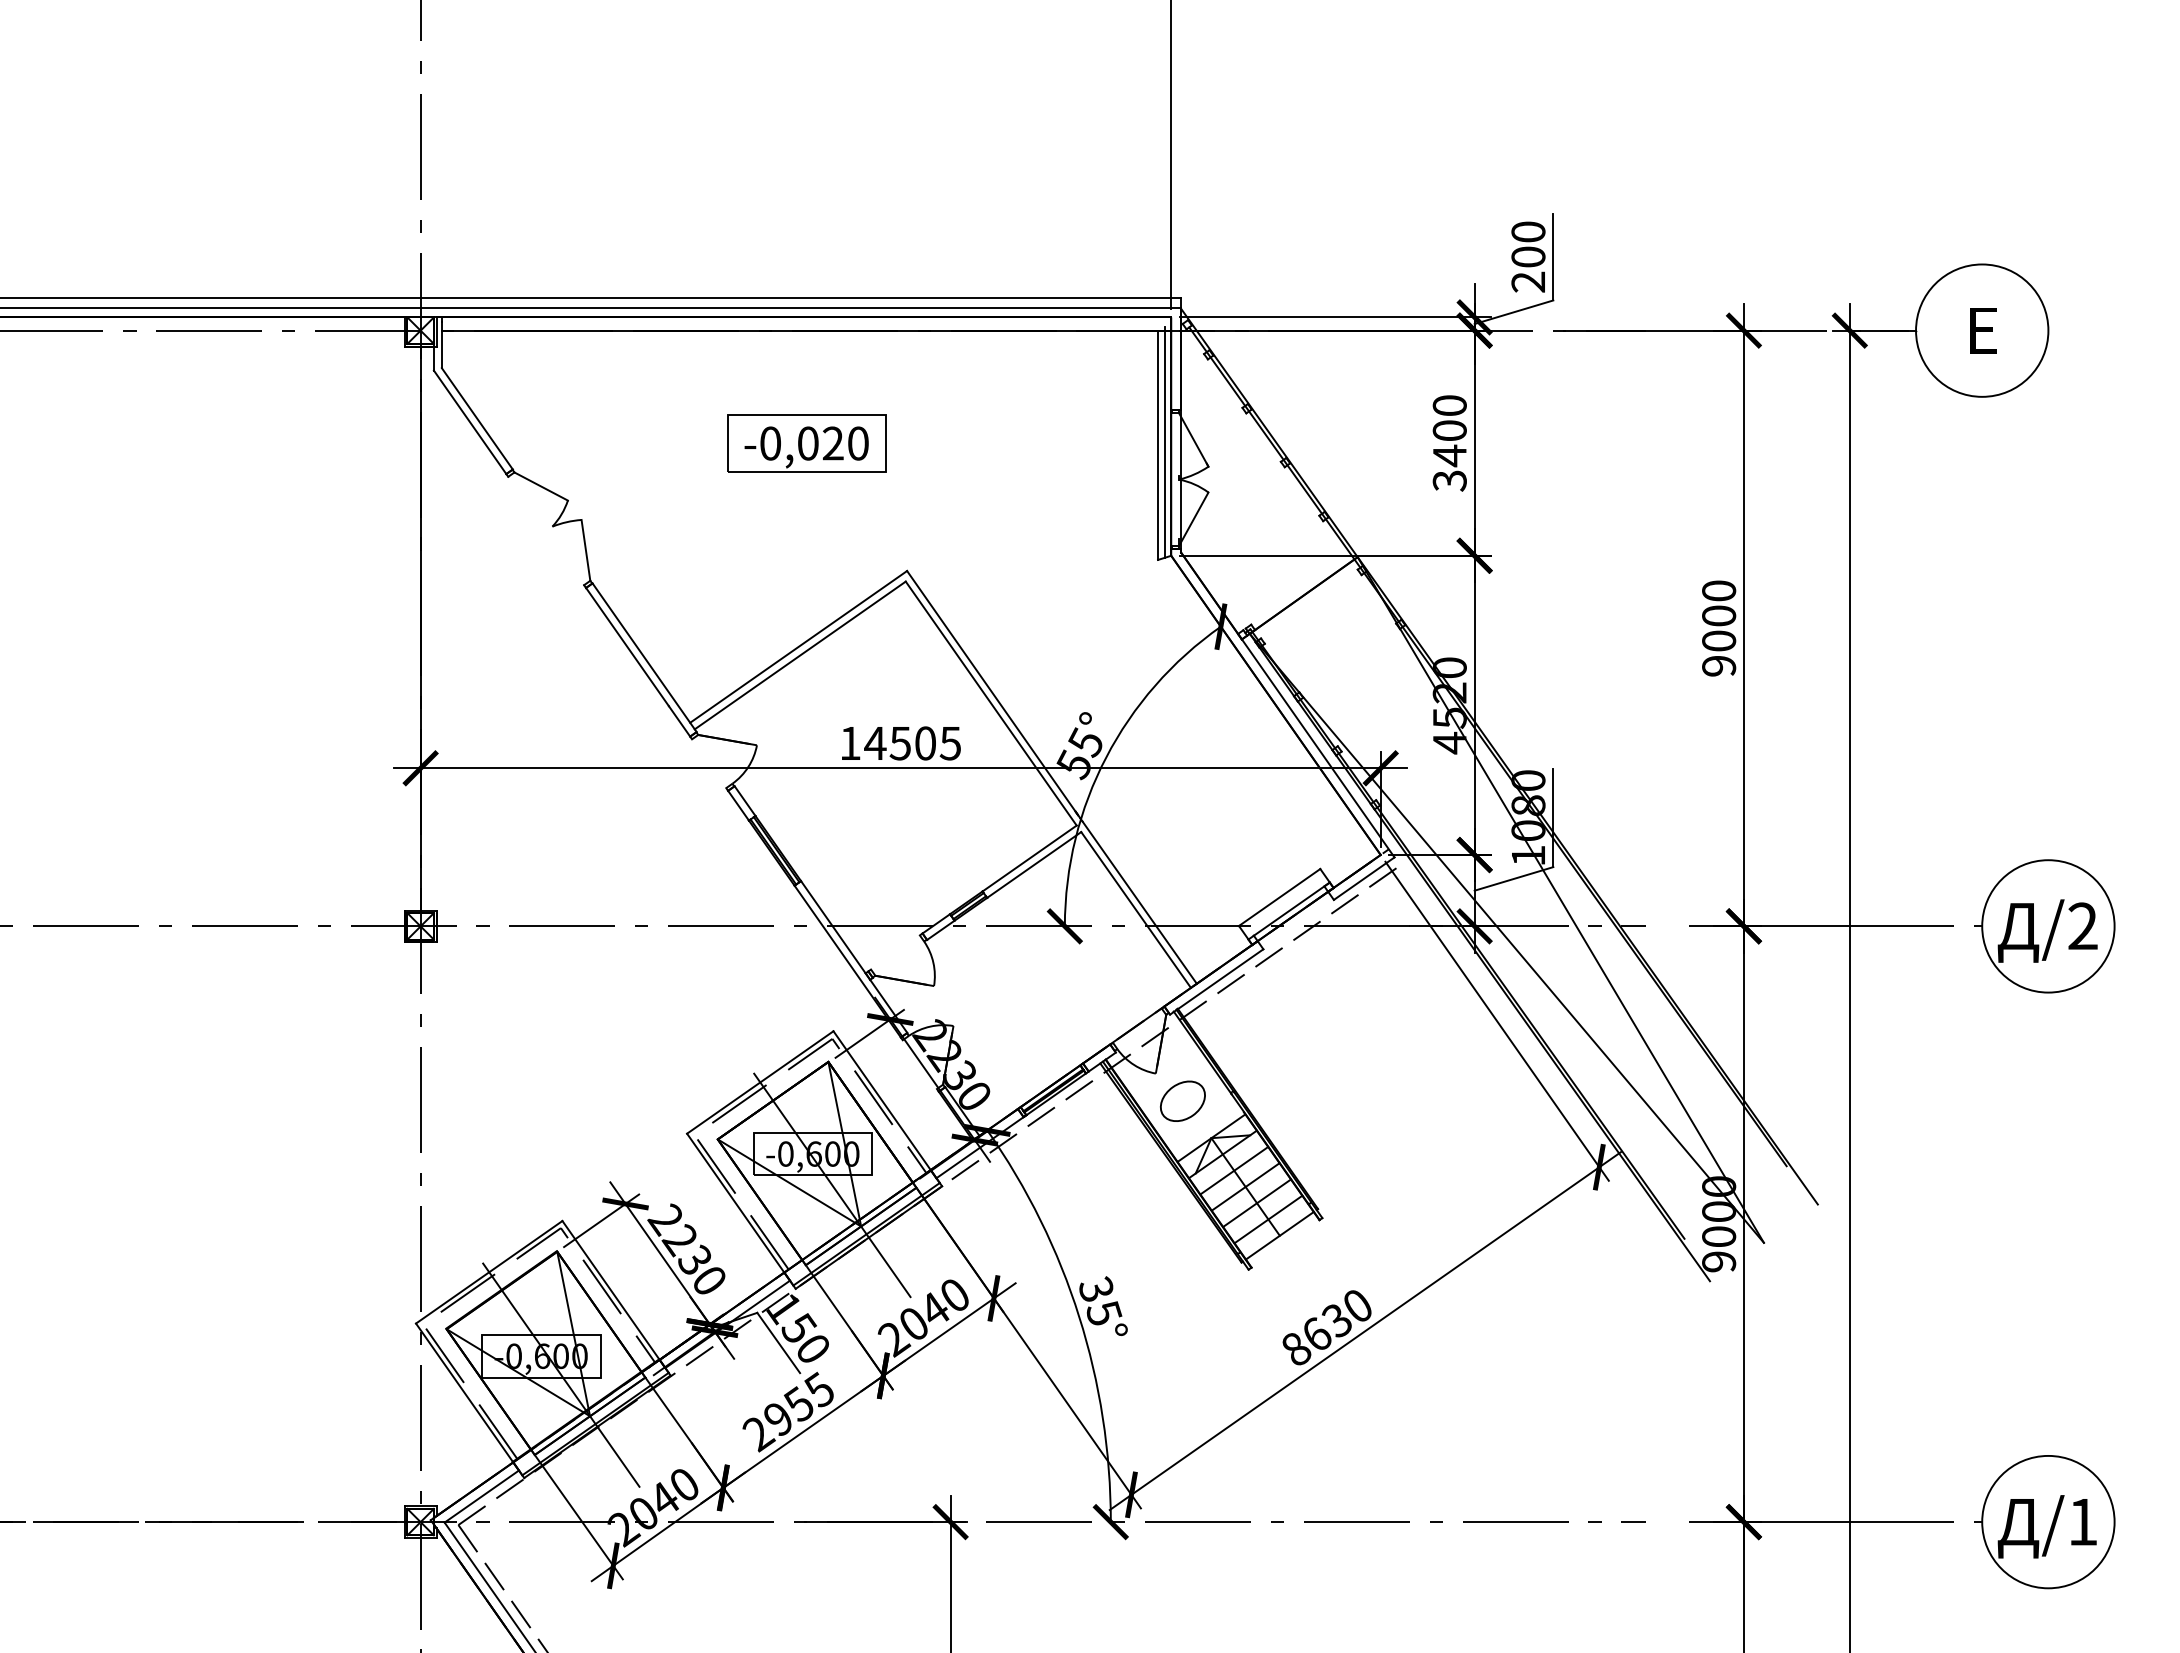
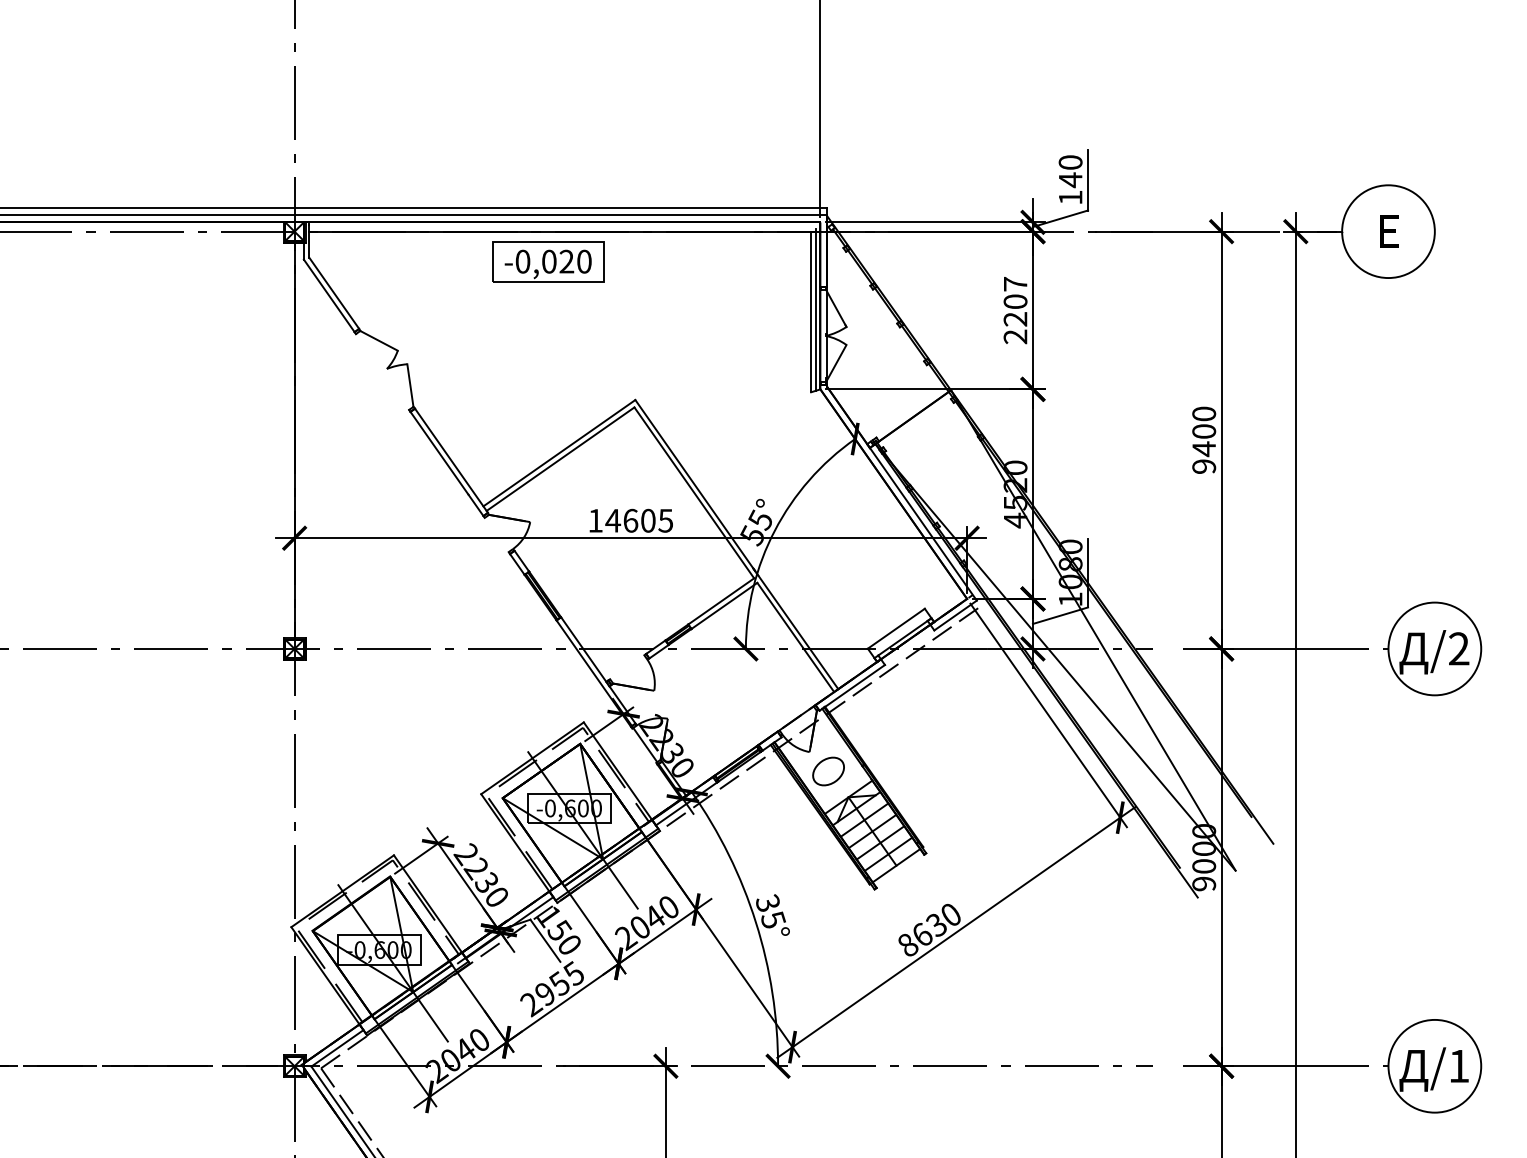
text: (1528, 269) -> (1070, 188), 200 -> 140
part: (806, 443) -> (548, 261), moved
text: (1449, 443) -> (1015, 310), 3400 -> 2207
text: (1719, 641) -> (1204, 449), 9000 -> 9400
text: (900, 743) -> (630, 520), 14505 -> 14605

